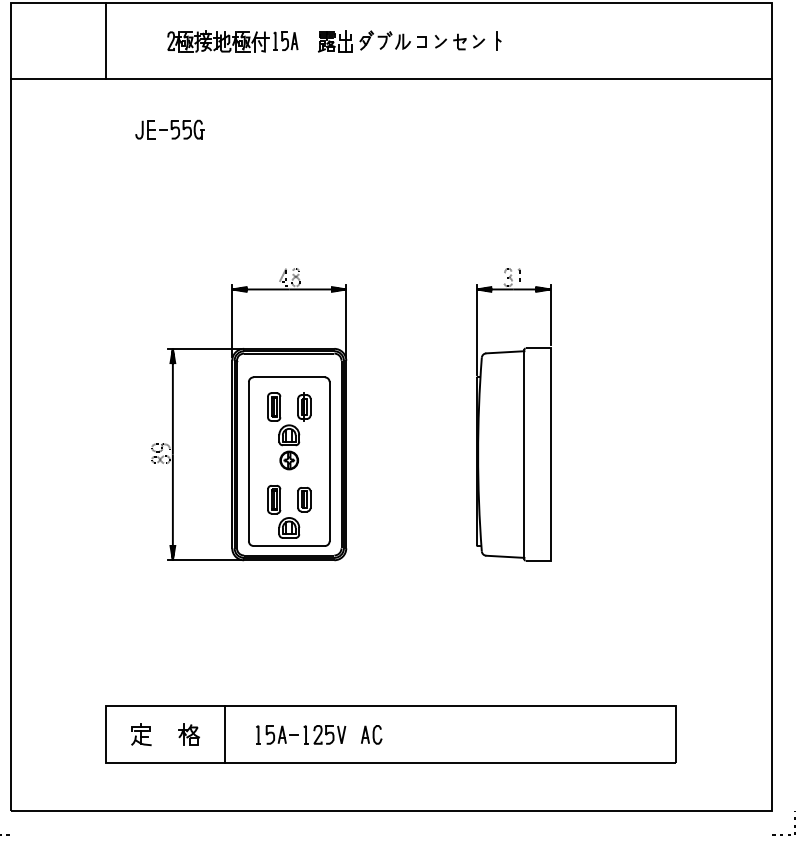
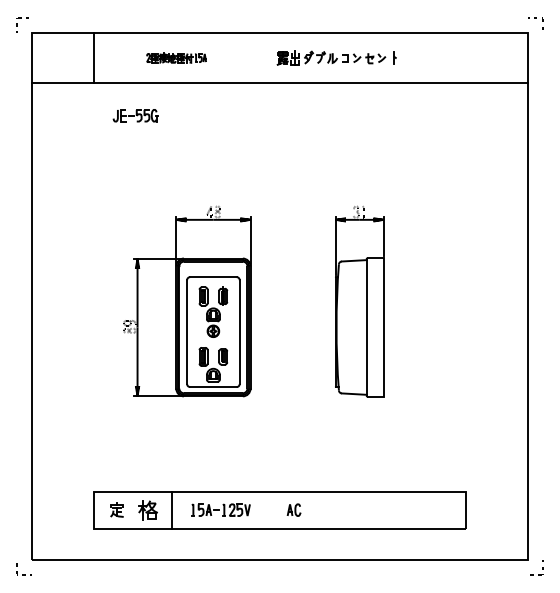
part: (232, 40) -> (176, 57), size x0.7
part: (409, 40) -> (336, 57), moved
part: (189, 733) -> (148, 509), size x1.4
part: (370, 733) -> (293, 509), moved

